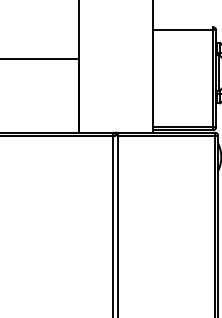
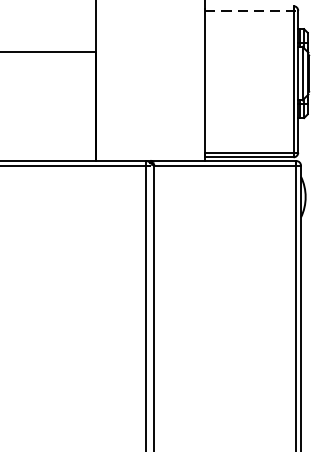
line: (184, 30) -> (251, 10), solid -> dashed

